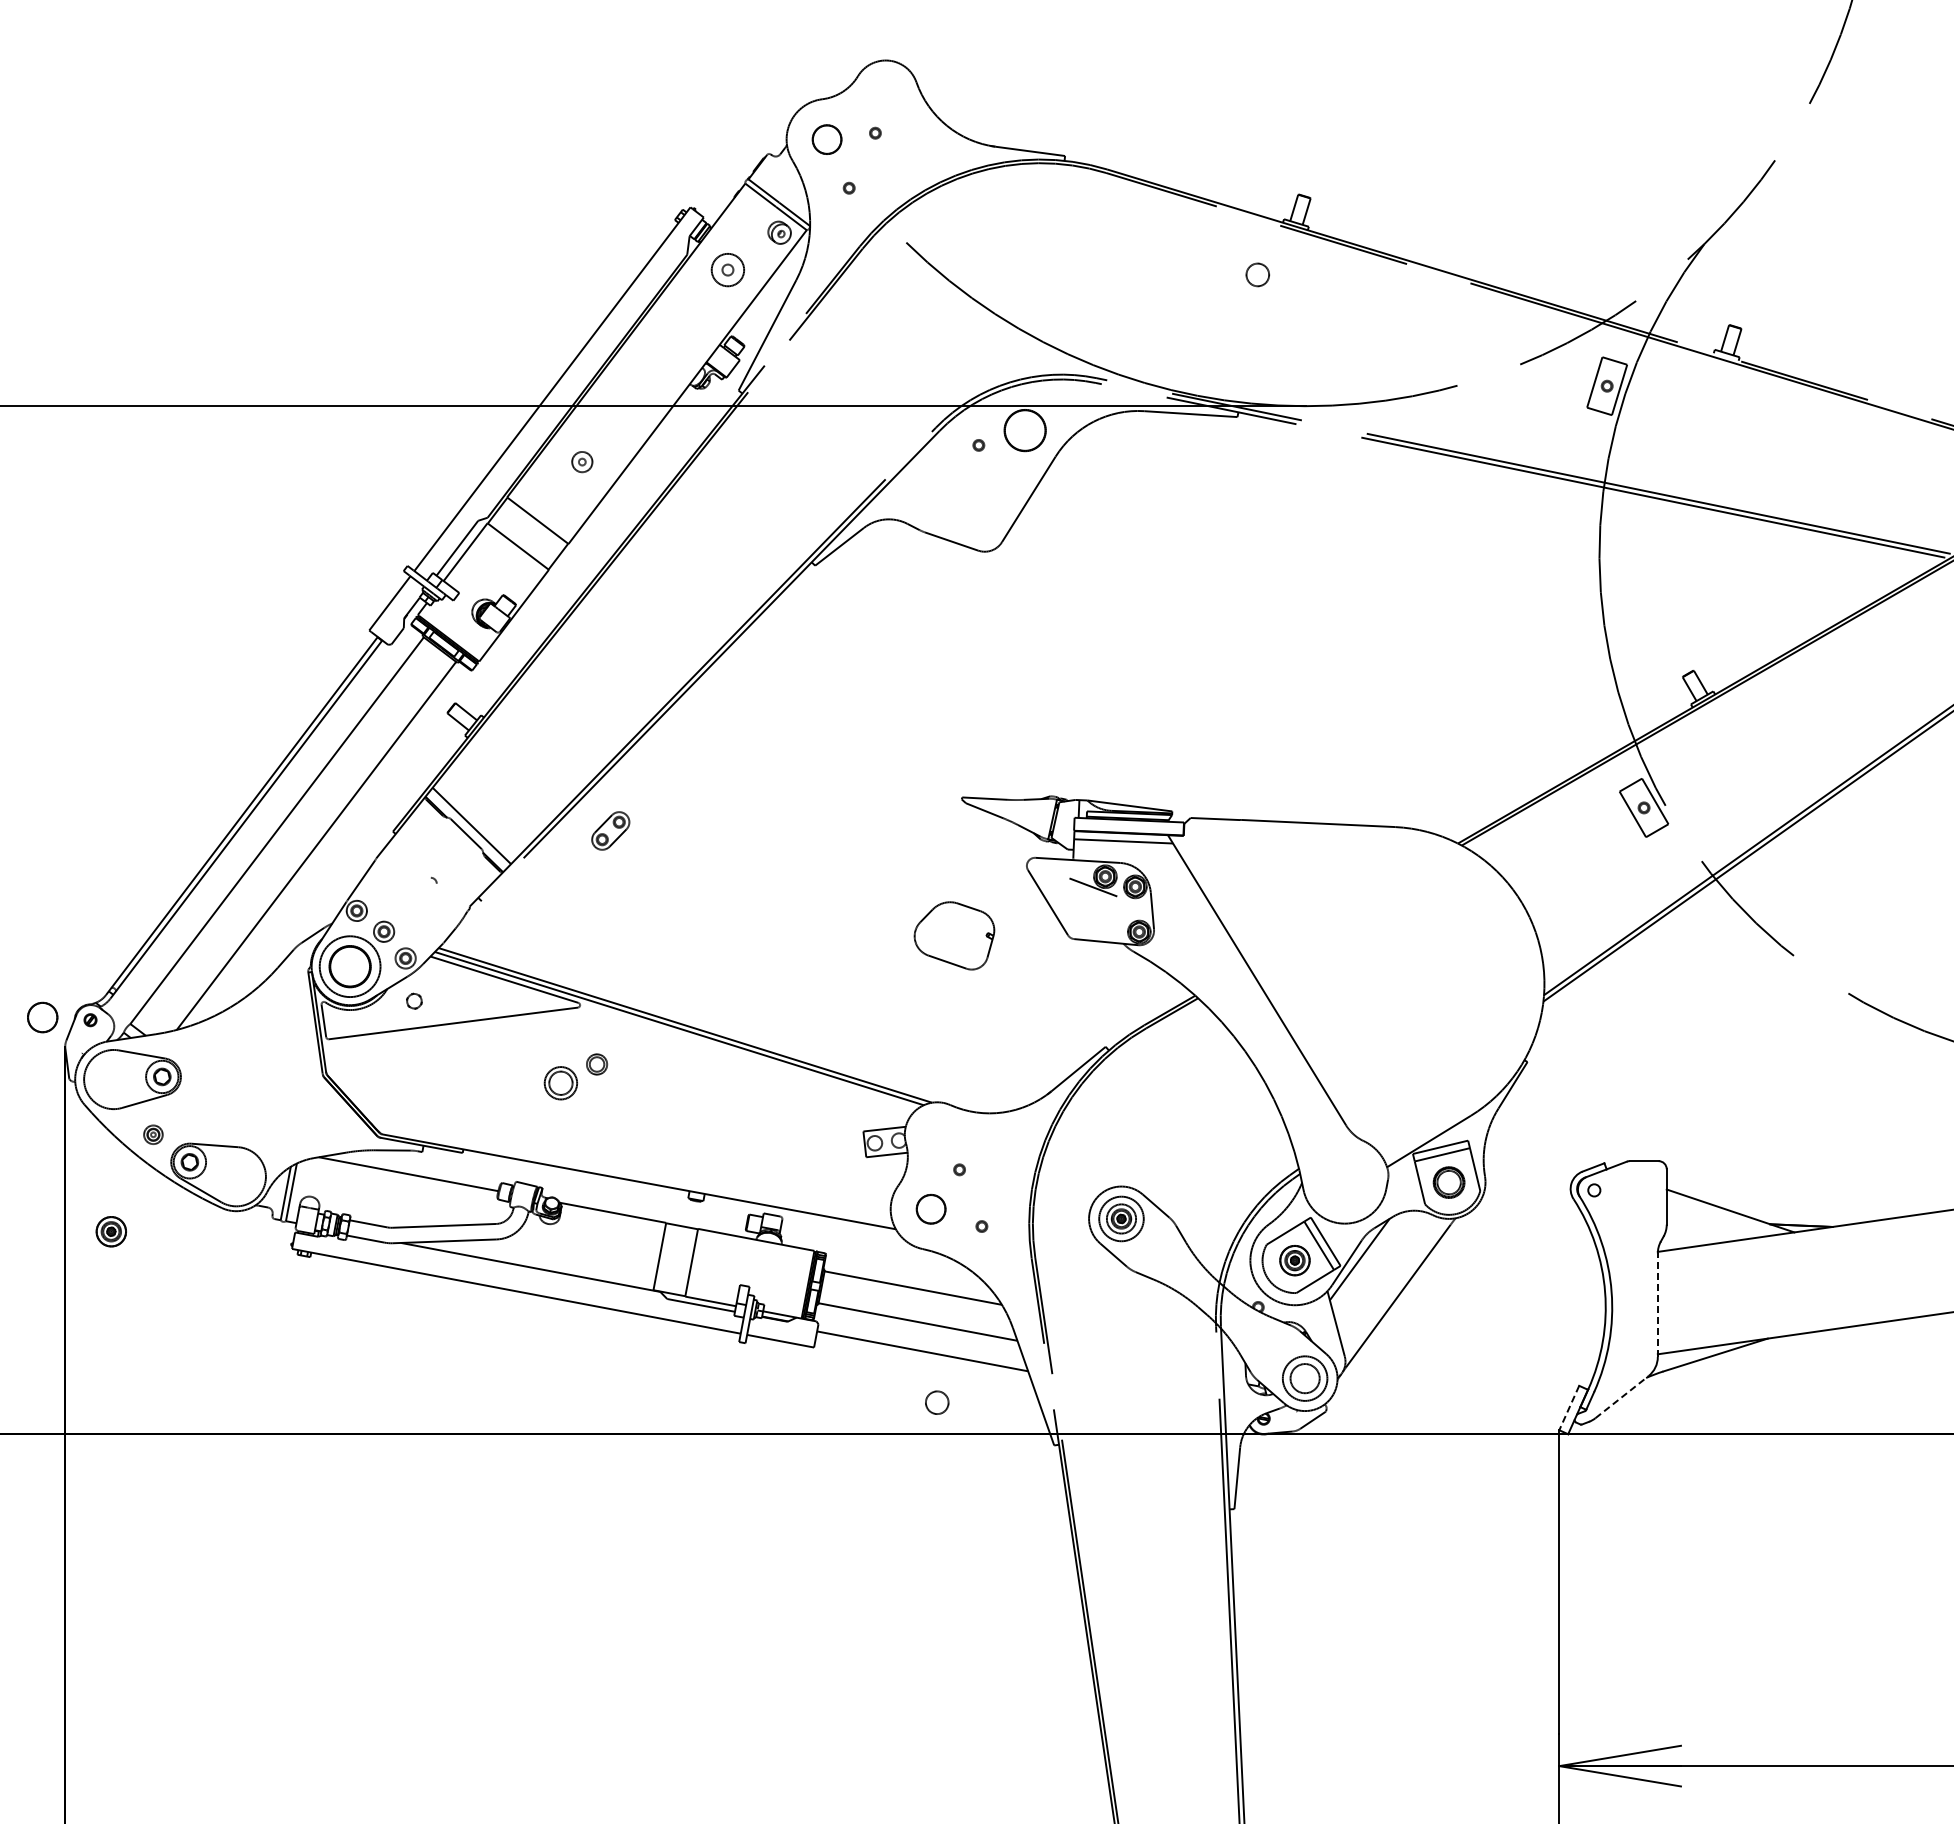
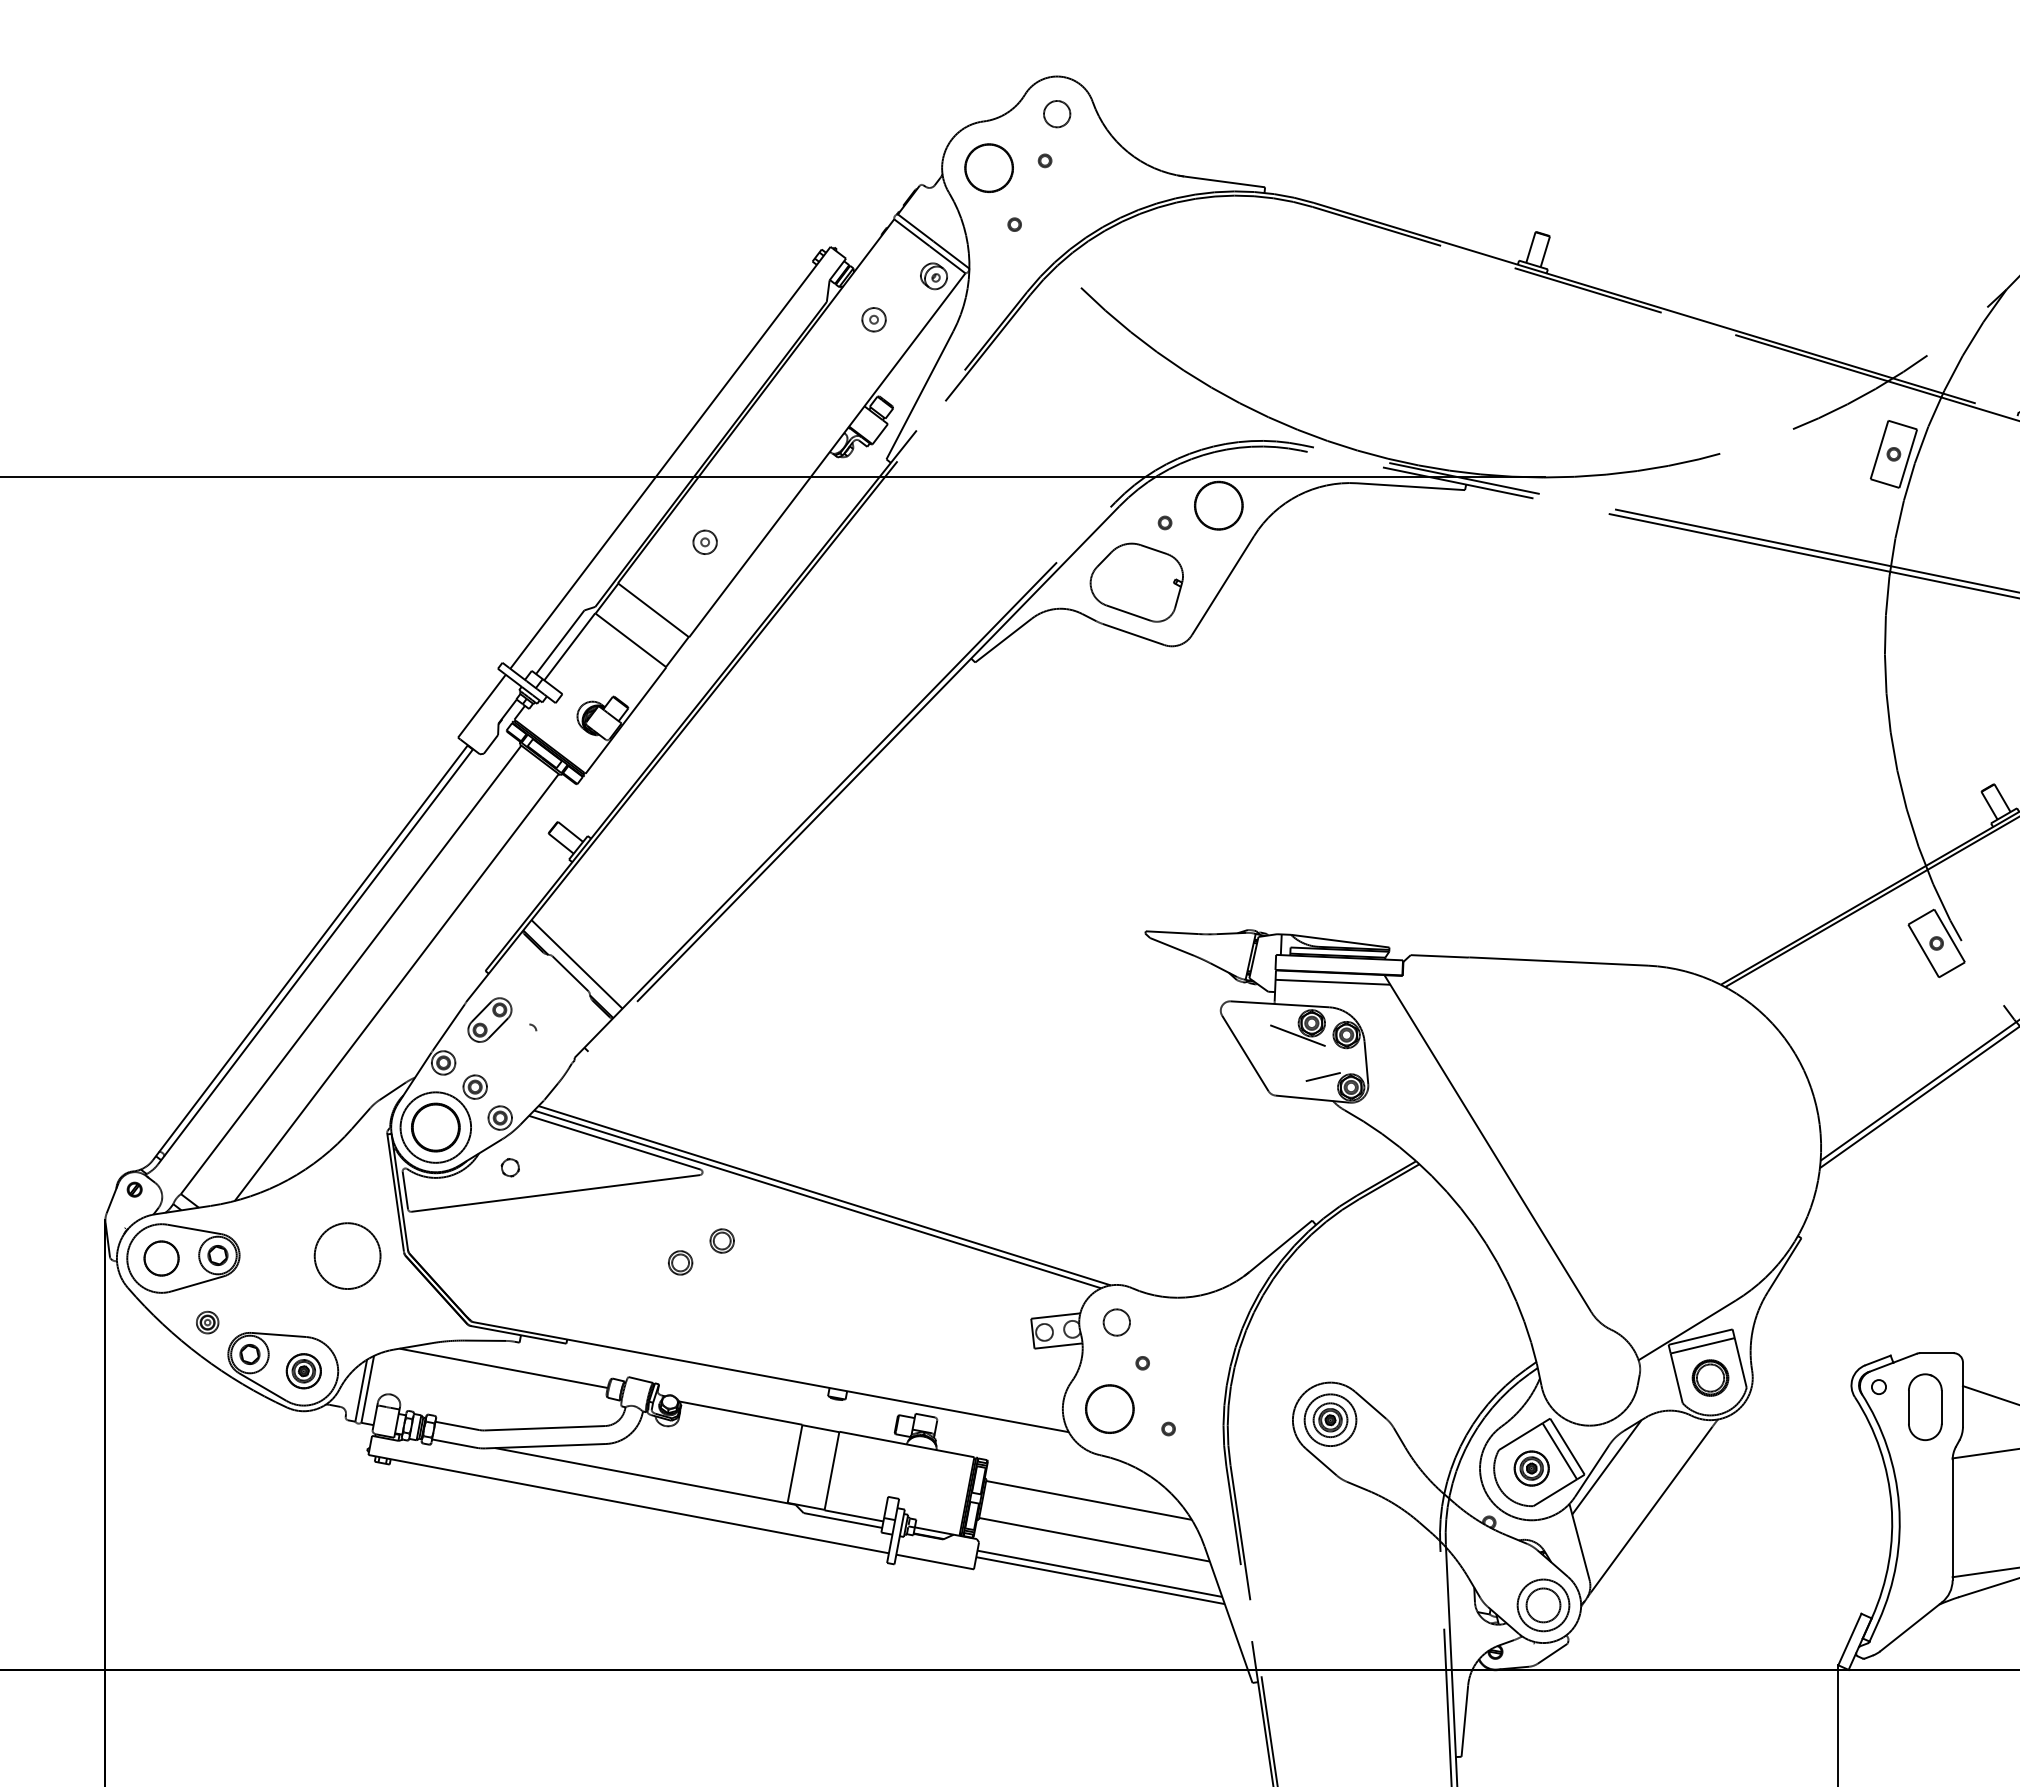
circle: (826, 139) -> (988, 168), size x1.43
part: (727, 270) -> (873, 320), size x0.62
circle: (1257, 274) -> (1056, 113), moved
part: (610, 830) -> (489, 1019), moved
line: (1115, 922) -> (1323, 1076), added
part: (954, 935) -> (1136, 582), moved
part: (42, 1017) -> (161, 1258), moved
circle: (273, 1077) -> (346, 1256), added
part: (561, 1083) -> (680, 1263), size x0.62
part: (1634, 1207) -> (1925, 1406), added
circle: (930, 1208) -> (1108, 1408), size x1.43
part: (110, 1231) -> (302, 1370), moved
line: (1657, 1305) -> (1952, 1520), dashed -> solid
line: (923, 1357) -> (1100, 1580), added
line: (1622, 1397) -> (1911, 1627), dashed -> solid
circle: (937, 1402) -> (1117, 1322), moved
line: (1569, 1408) -> (1850, 1640), dashed -> solid

